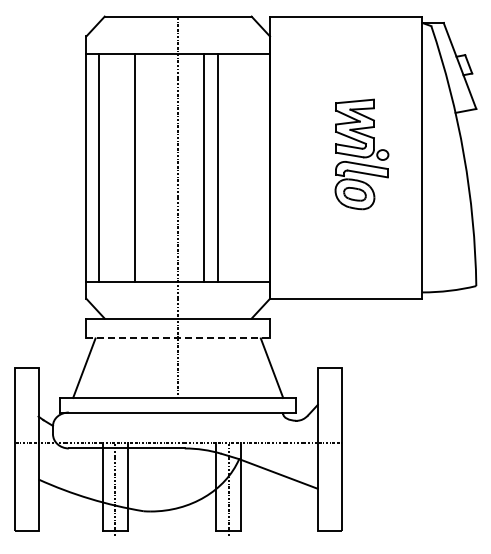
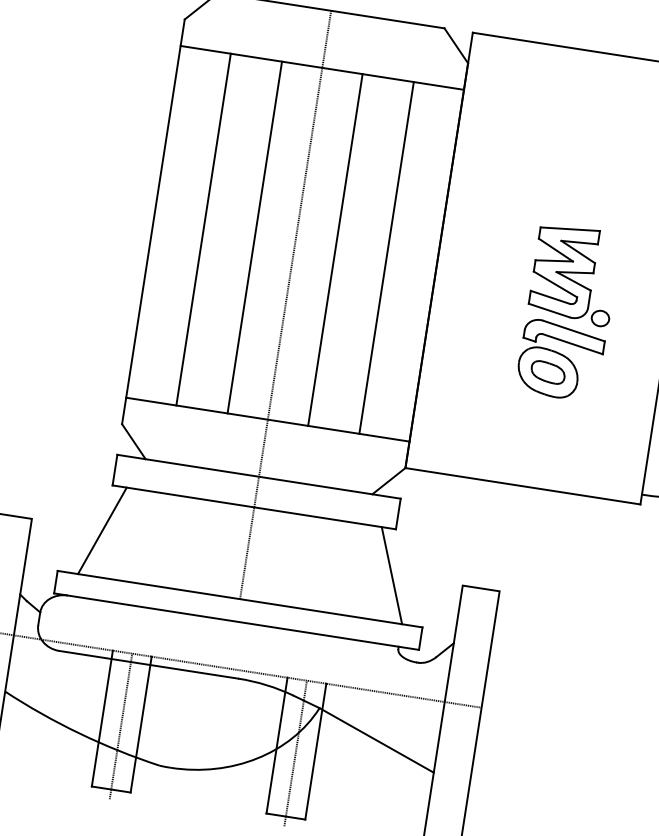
part: (361, 154) -> (567, 312), moved
line: (98, 167) -> (203, 229), moved
line: (135, 167) -> (255, 237), moved
line: (217, 167) -> (386, 257), moved
line: (178, 338) -> (254, 507), dashed -> solid

